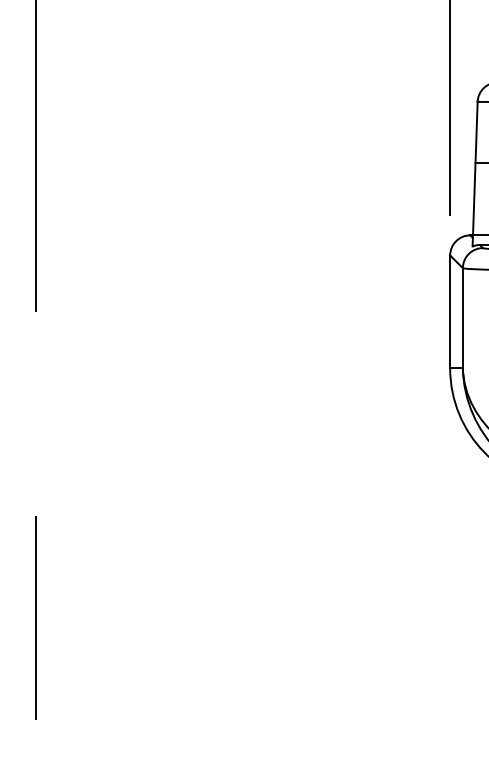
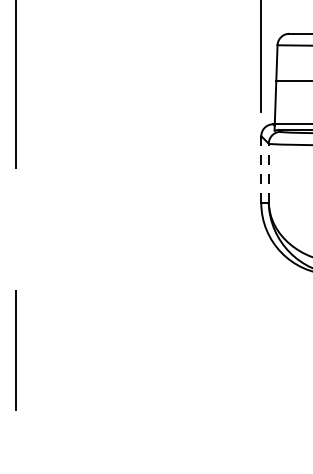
line: (450, 313) -> (261, 170), solid -> dashed
line: (462, 318) -> (268, 173), solid -> dashed

